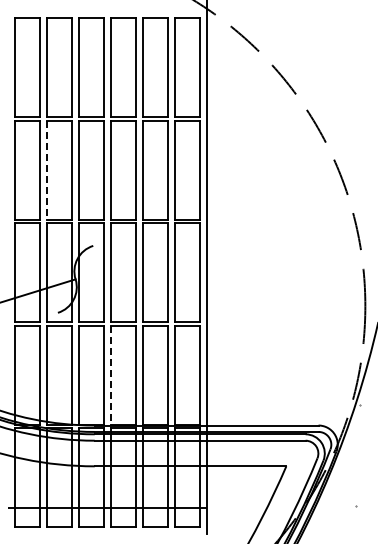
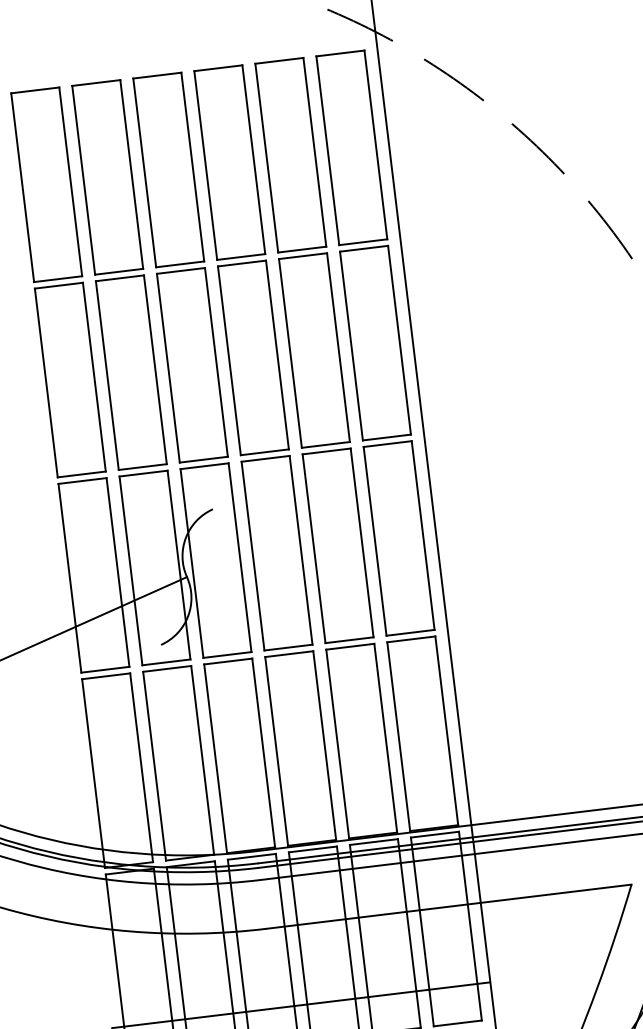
line: (47, 170) -> (108, 376), dashed -> solid
line: (111, 375) -> (277, 751), dashed -> solid

